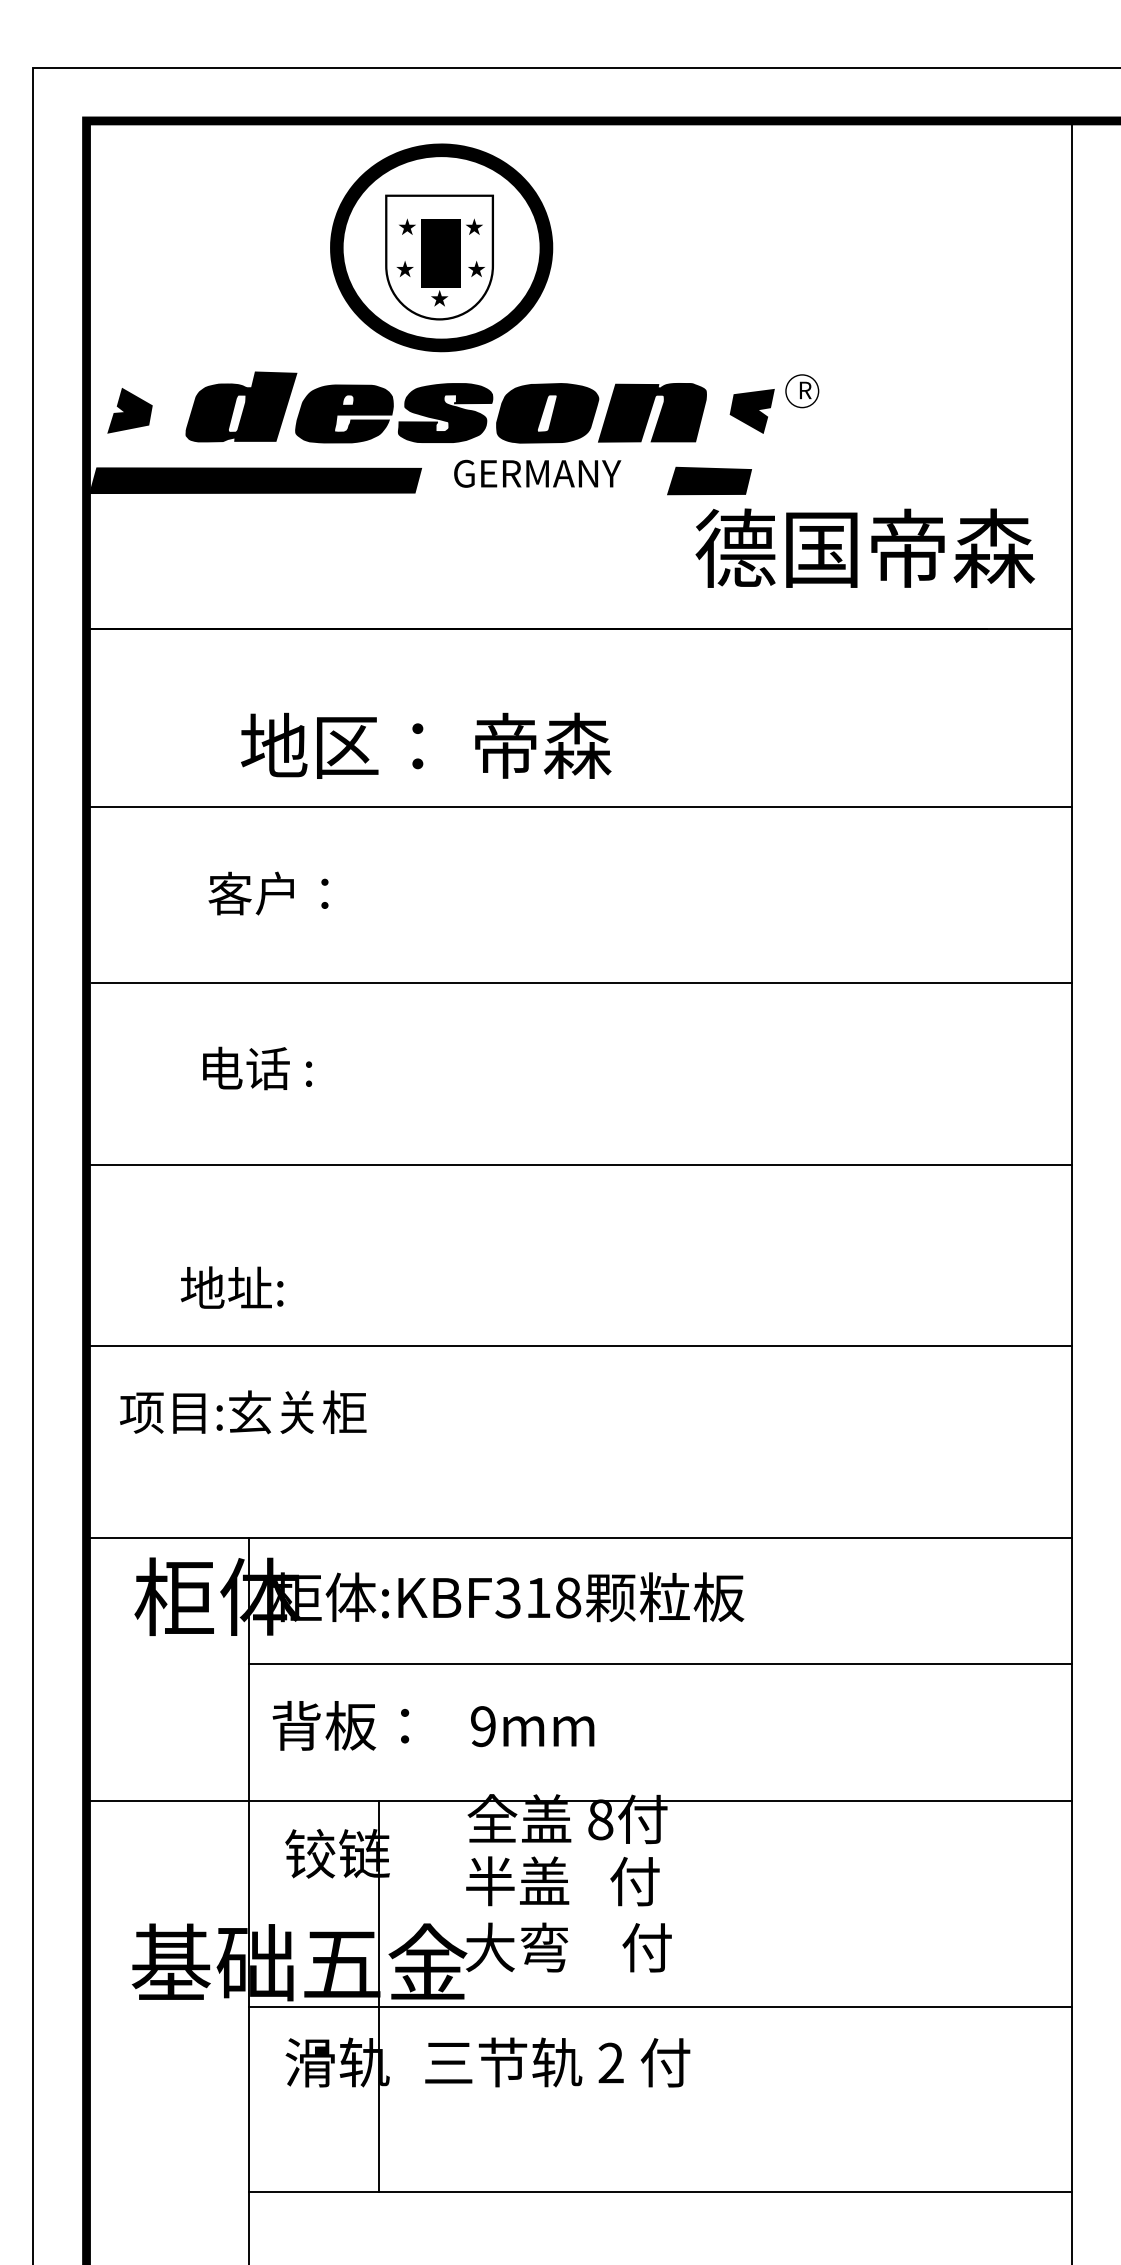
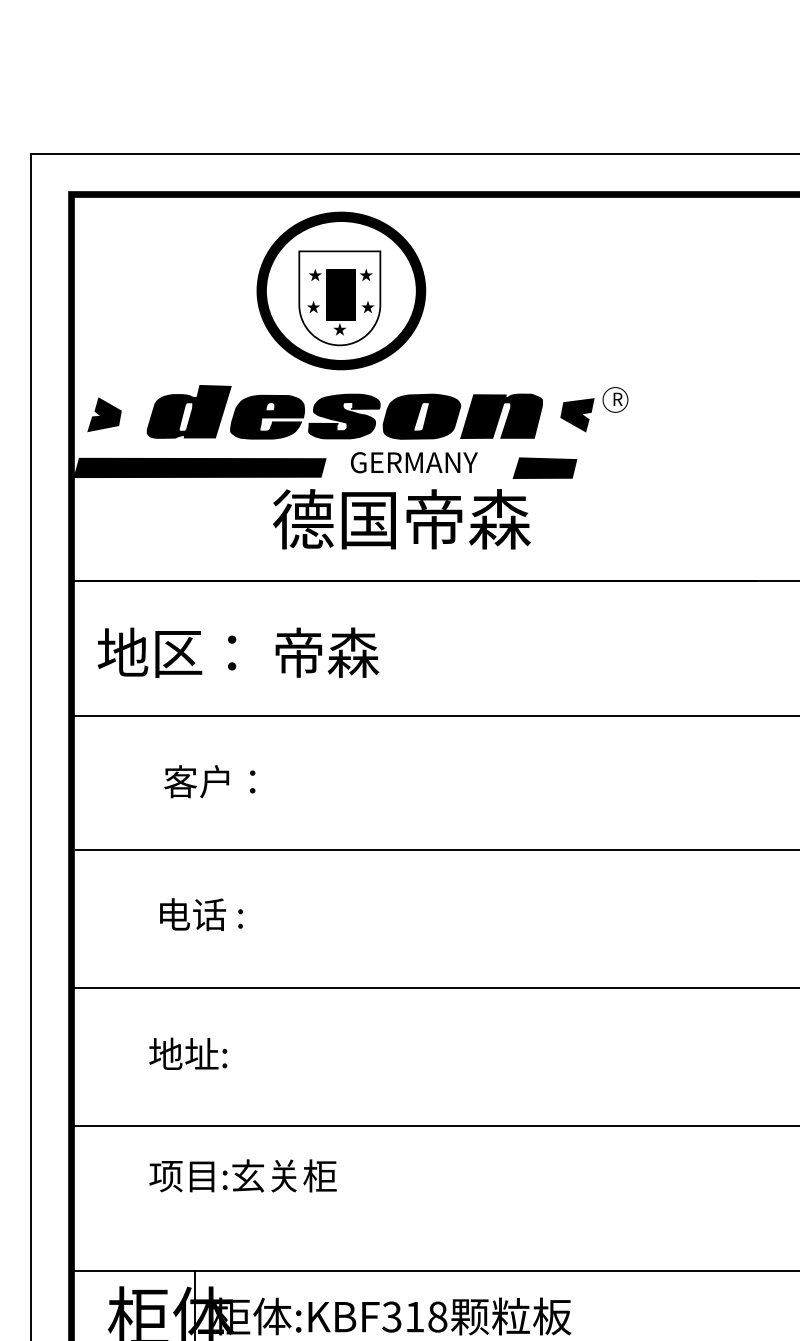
text: (864, 547) -> (401, 518), moved
text: (426, 745) -> (238, 652), moved
text: (231, 1287) -> (187, 1053), moved
text: (243, 1412) -> (243, 1176), moved

